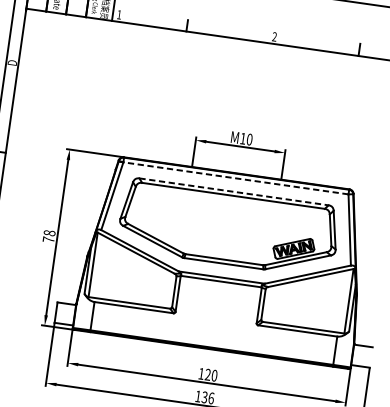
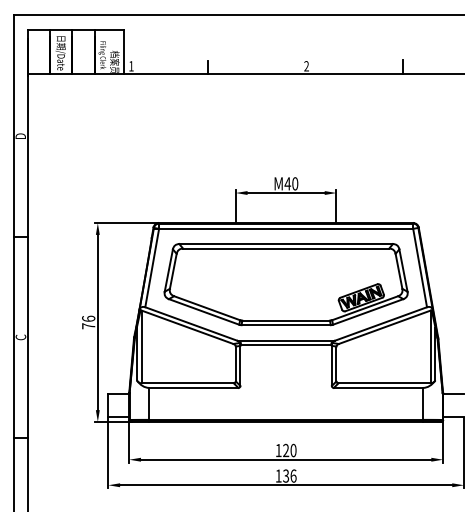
text: (242, 138) -> (287, 183), M10 -> M40
line: (233, 177) -> (283, 228), dashed -> solid
line: (234, 192) -> (286, 244), dashed -> solid
text: (49, 232) -> (88, 318), 78 -> 76

